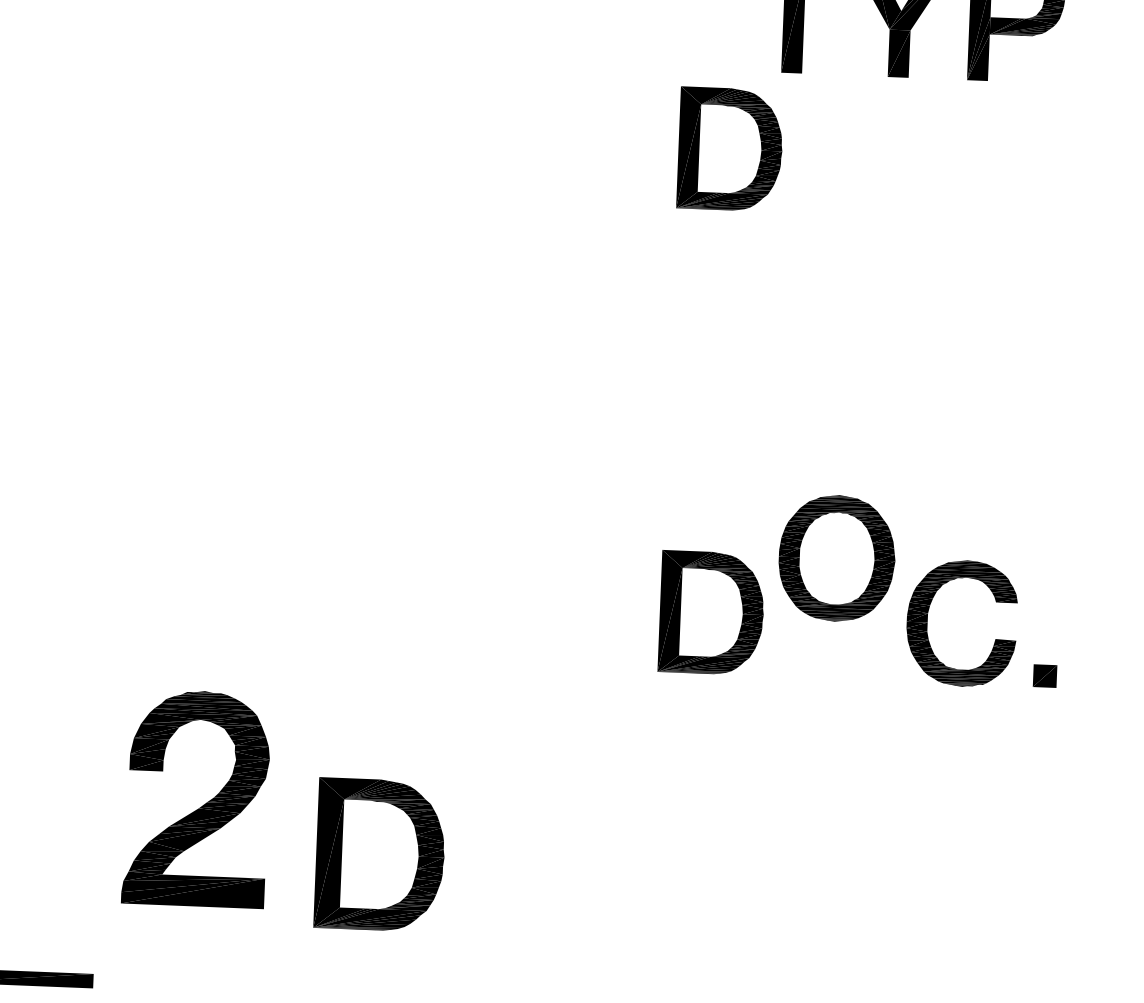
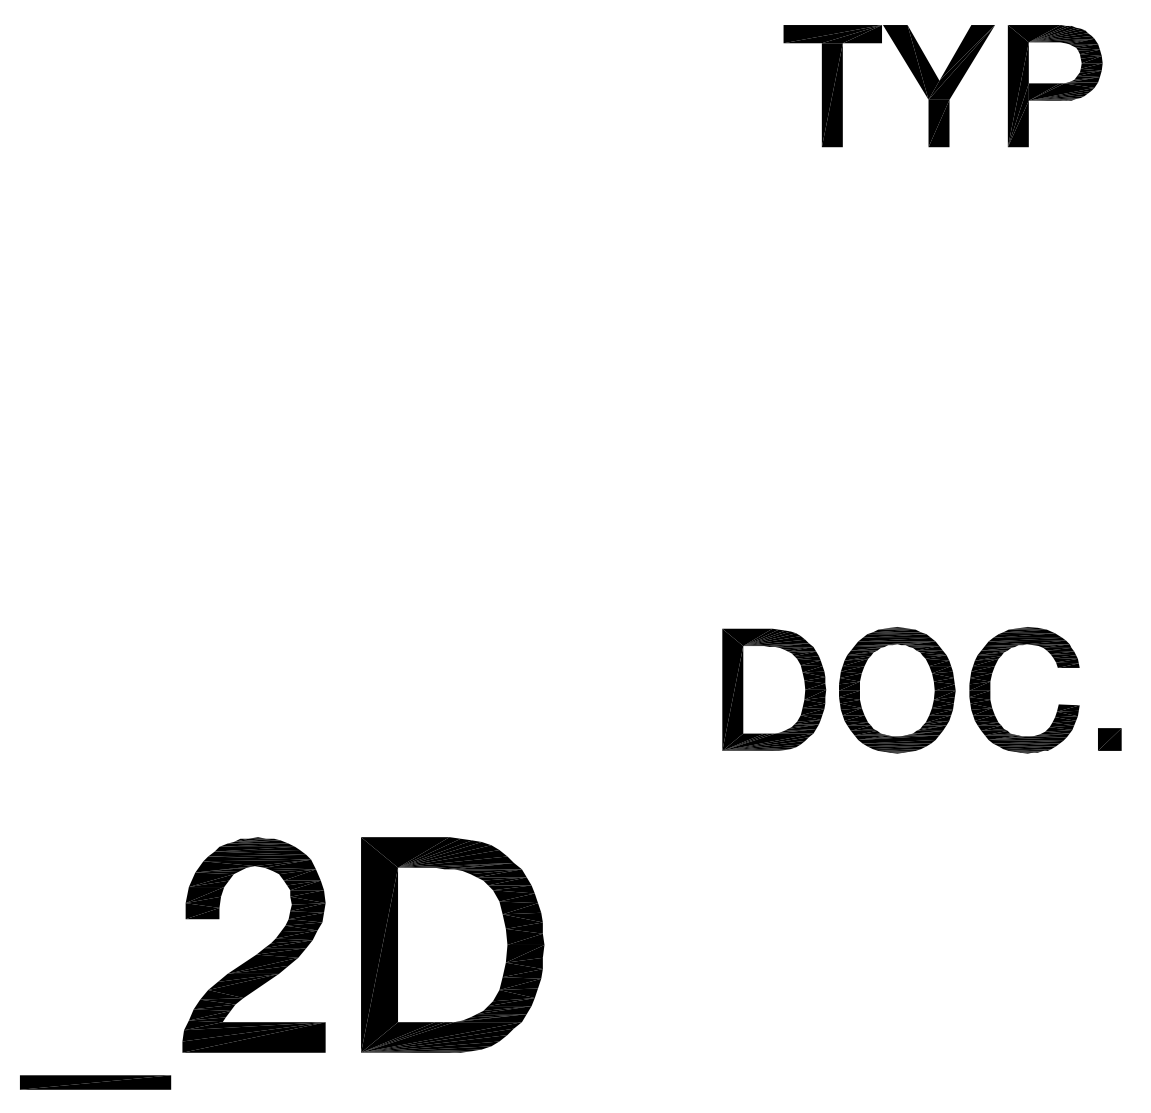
part: (730, 149) -> (774, 225), removed
part: (837, 558) -> (897, 690), moved
part: (199, 807) -> (257, 953), moved
part: (380, 854) -> (452, 944), size x1.43

